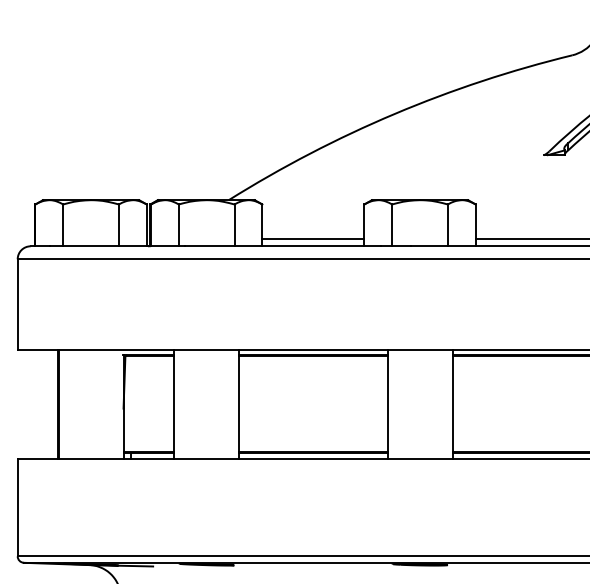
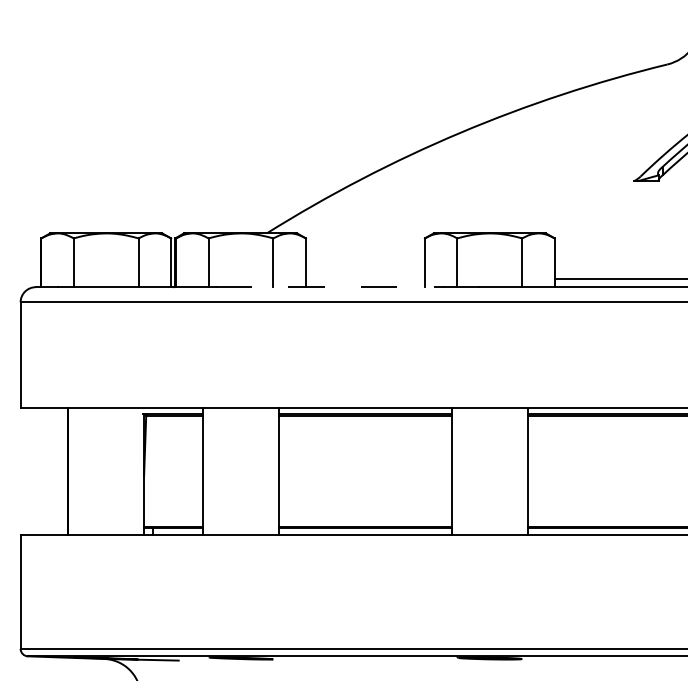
line: (312, 238) -> (364, 278), removed
line: (283, 246) -> (330, 287), solid -> dashed

